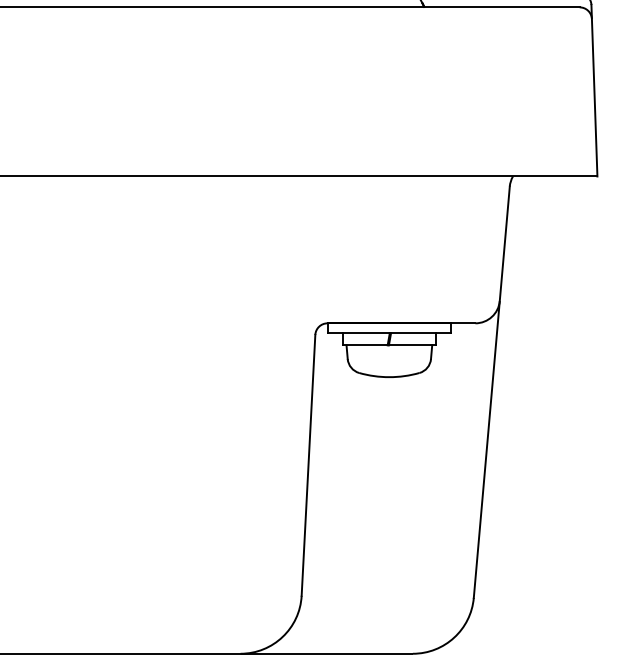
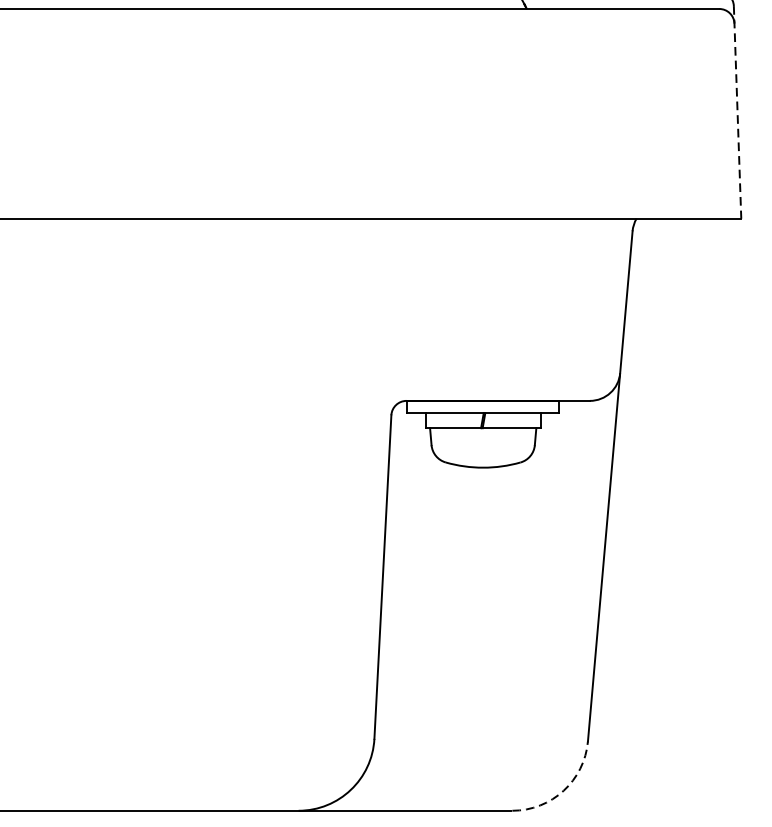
line: (594, 90) -> (737, 112), solid -> dashed
arc: (454, 637) -> (563, 790), solid -> dashed

